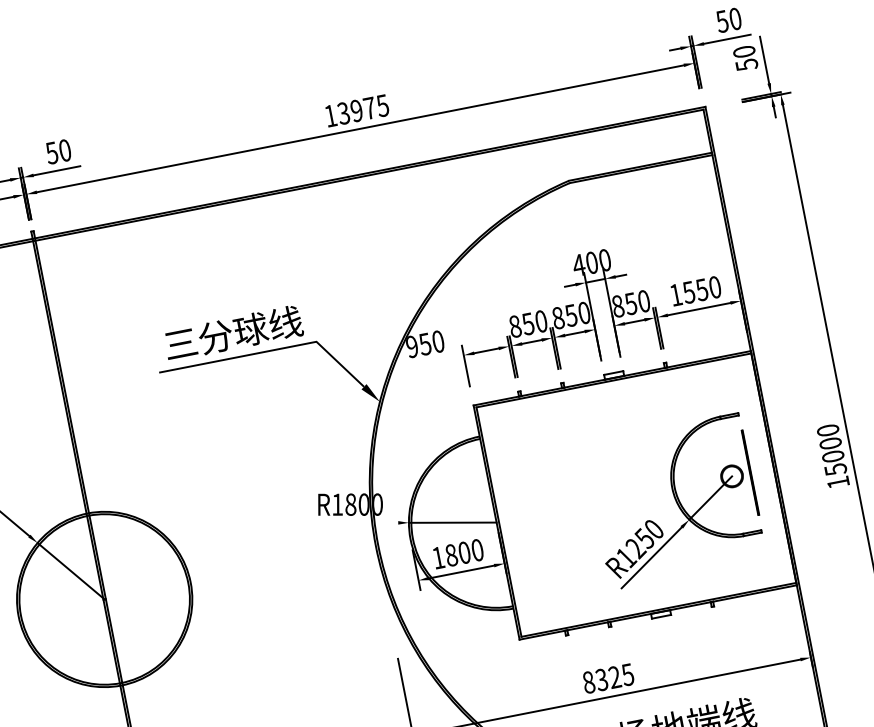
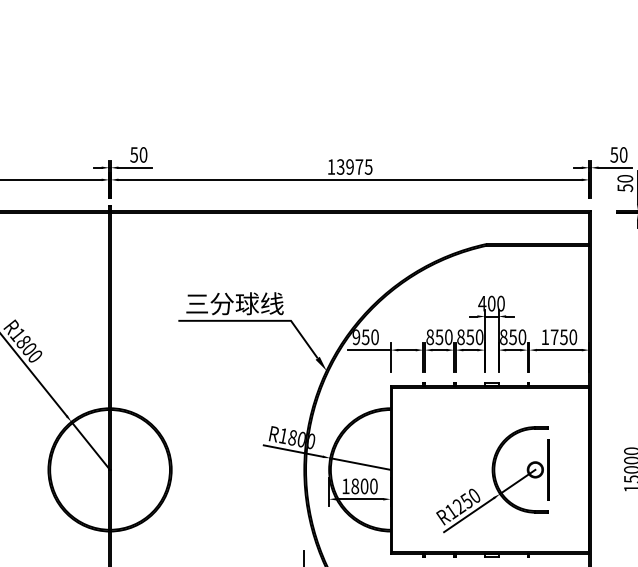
text: (688, 292) -> (554, 337), 1550 -> 1750
line: (434, 361) -> (369, 350), added
part: (674, 501) -> (492, 479), moved
line: (354, 522) -> (292, 450), added

